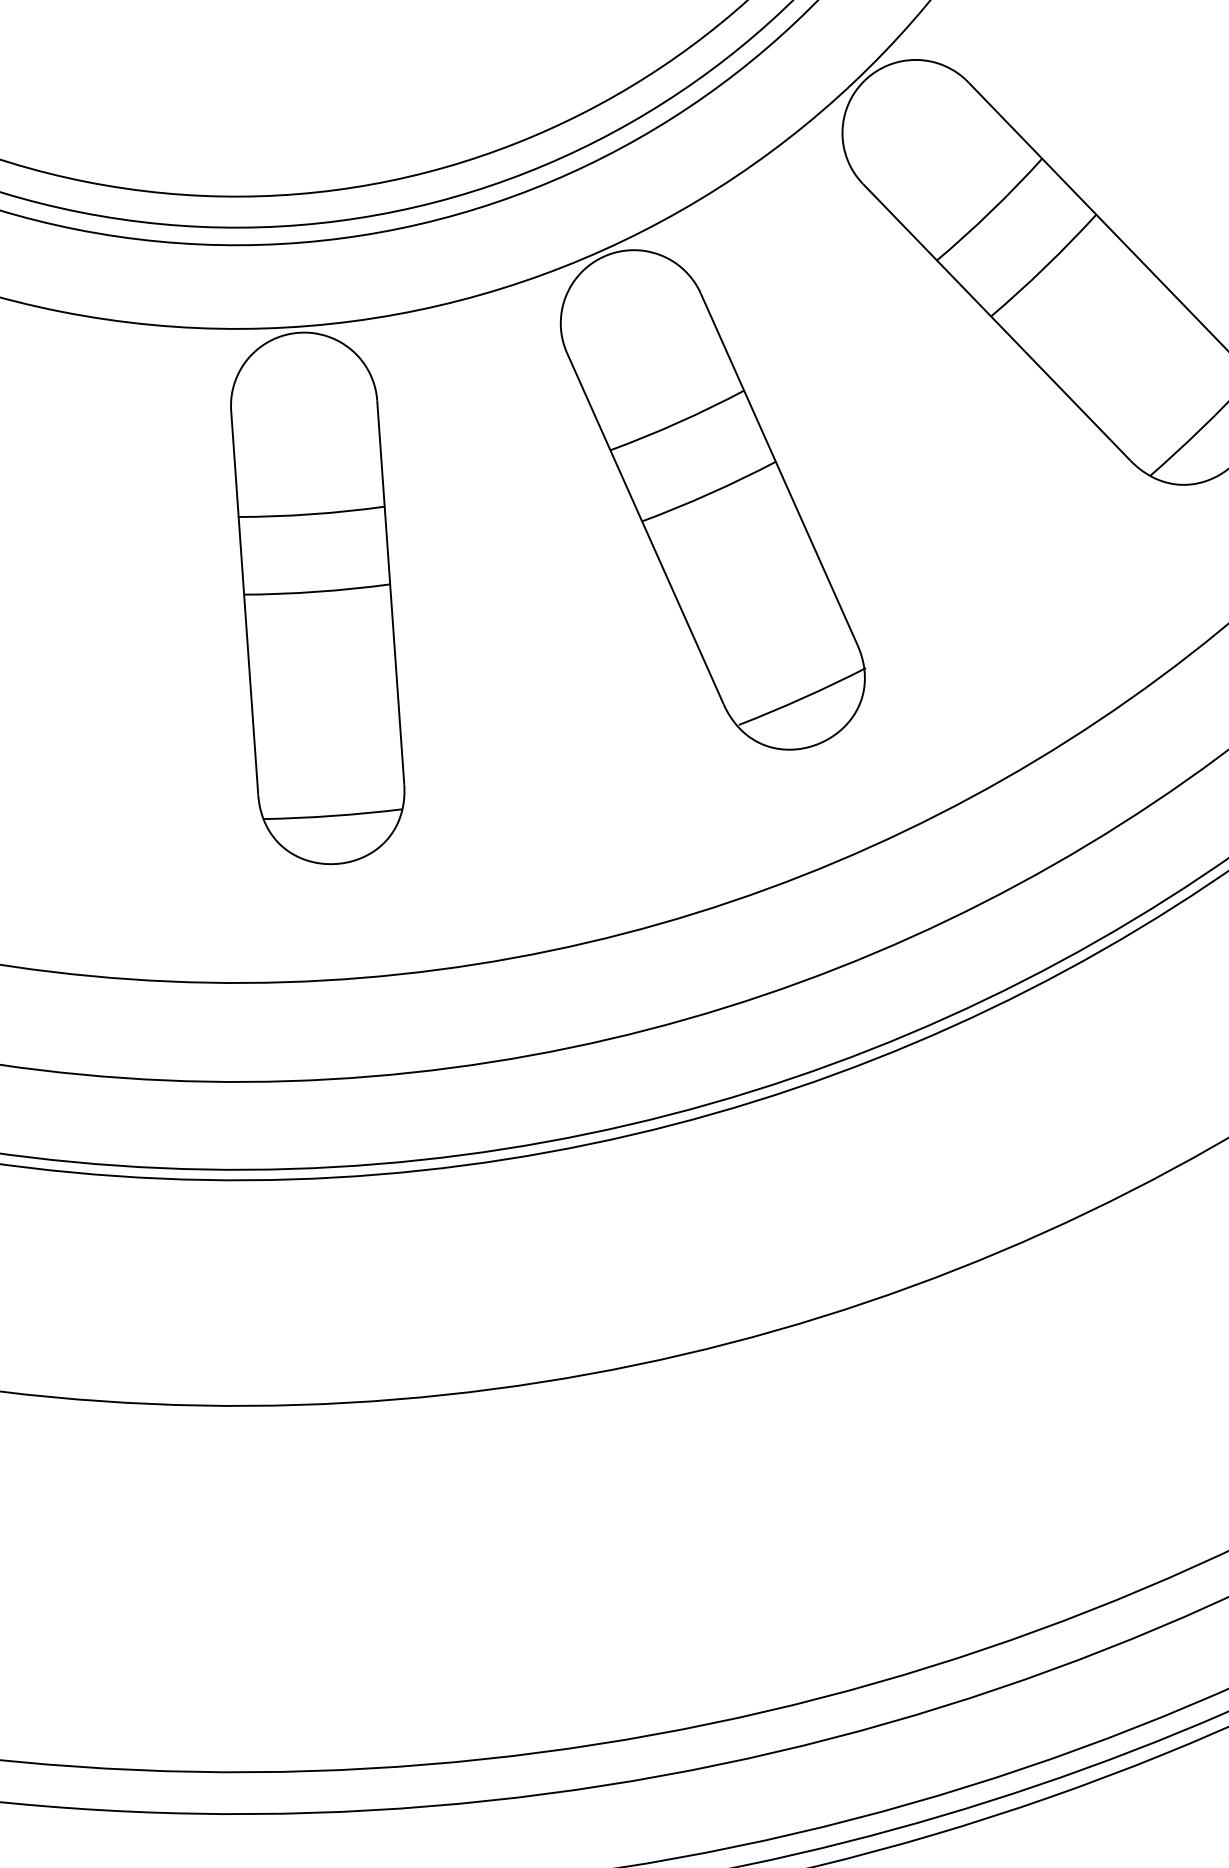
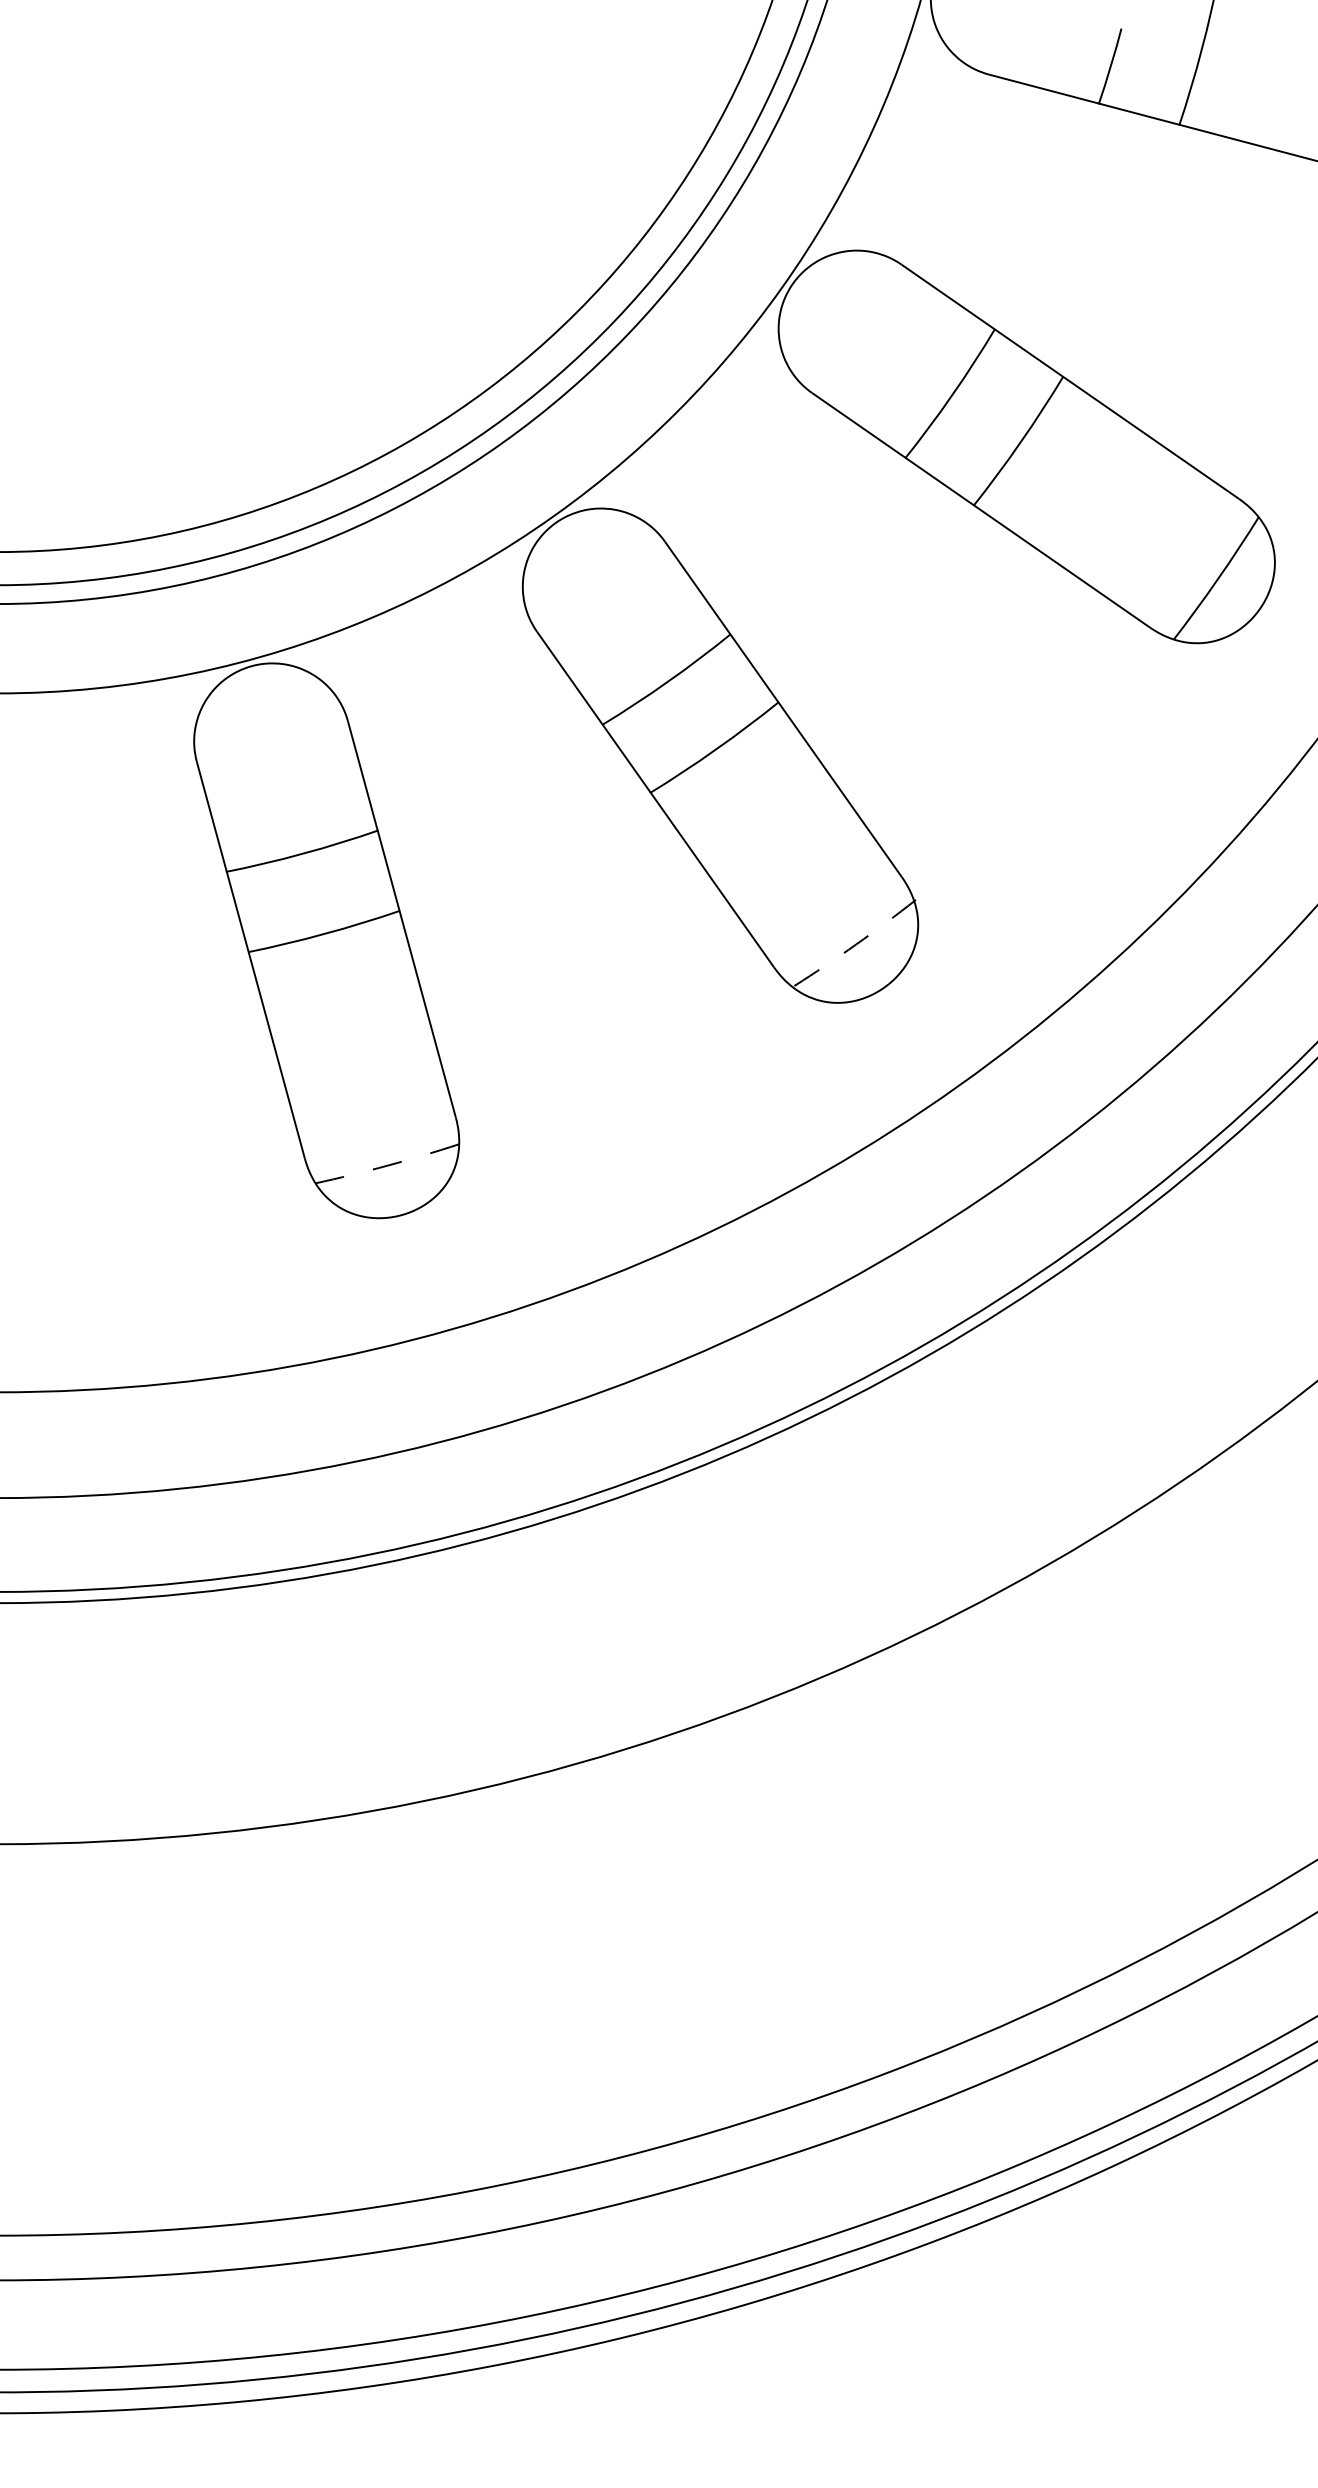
arc: (803, 698) -> (856, 944), solid -> dashed
arc: (332, 815) -> (387, 1165), solid -> dashed

